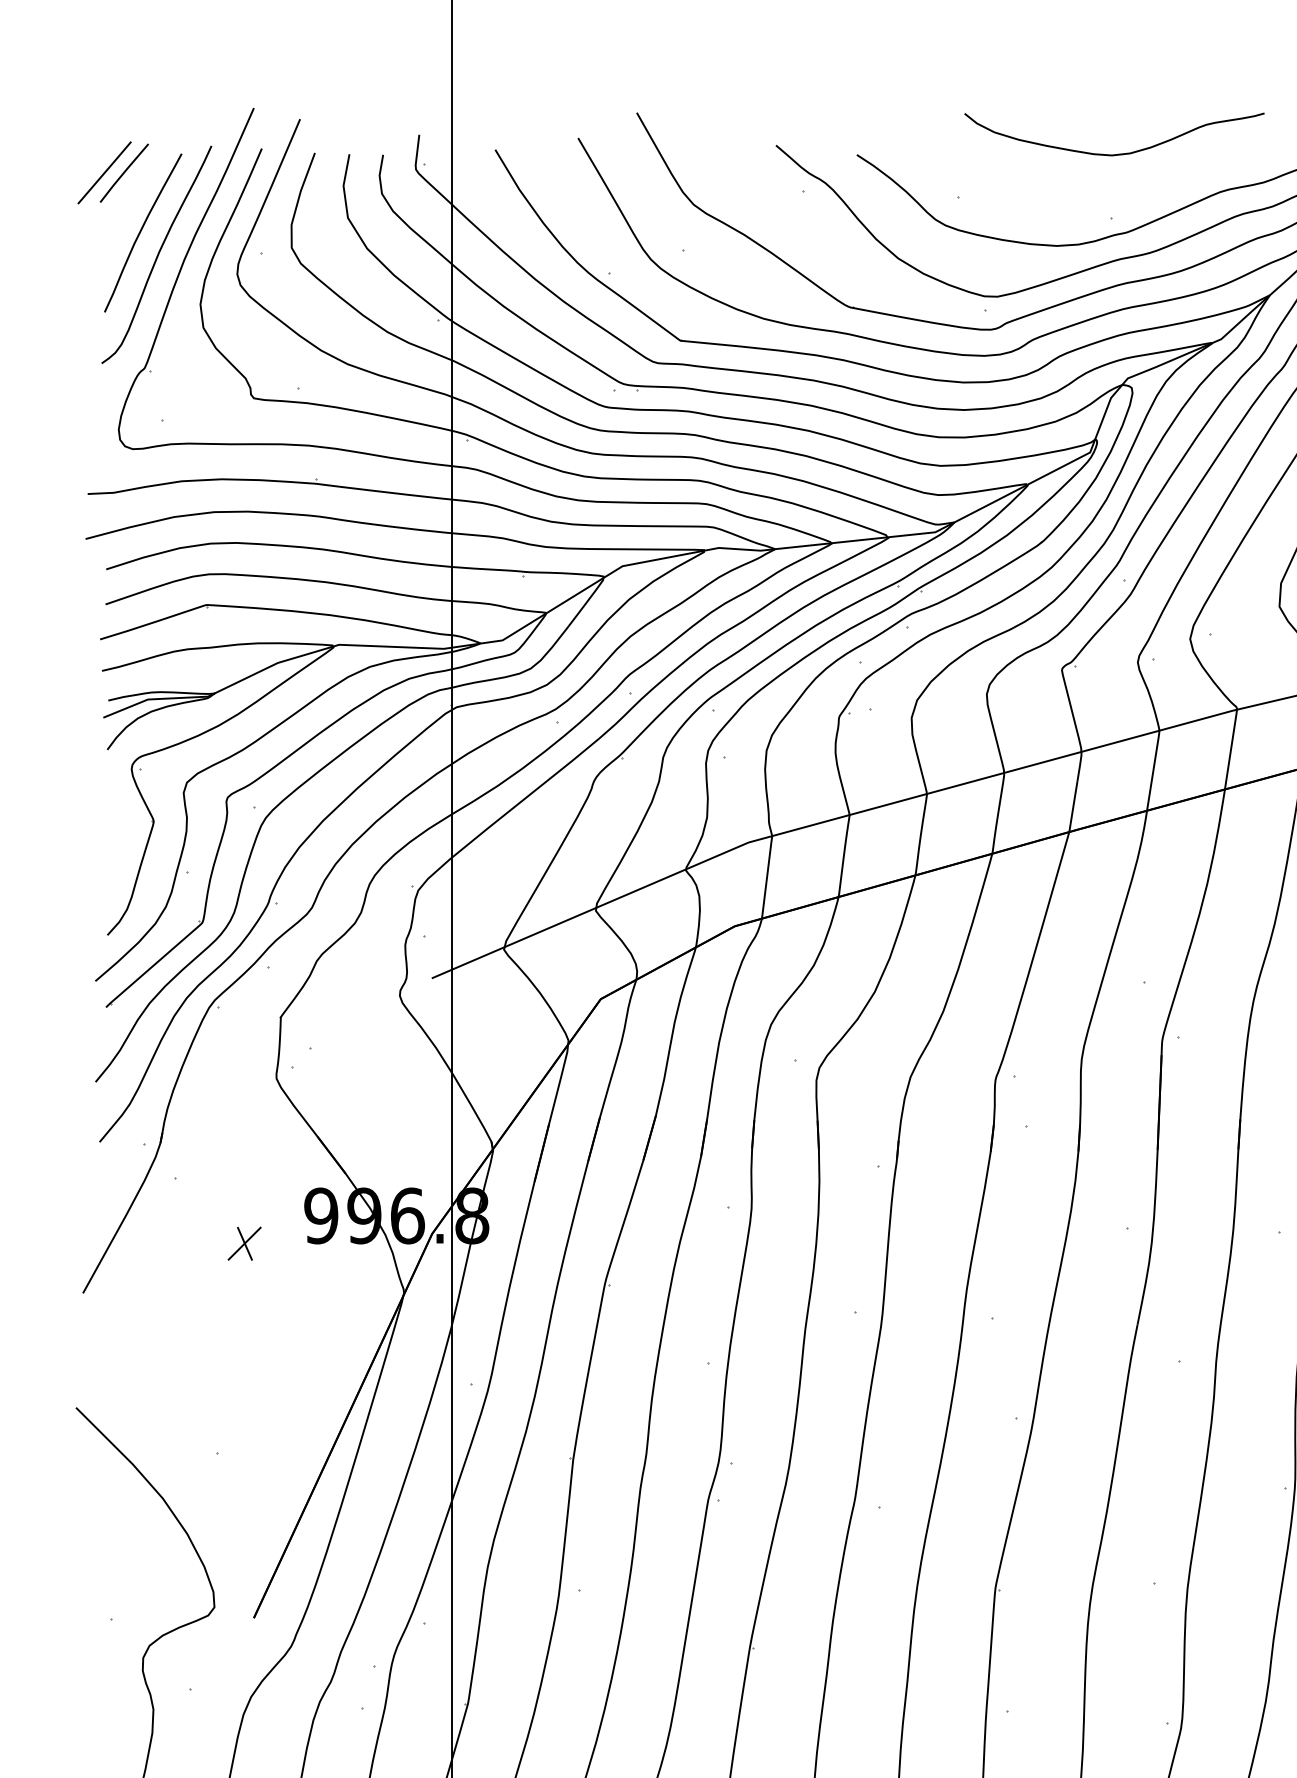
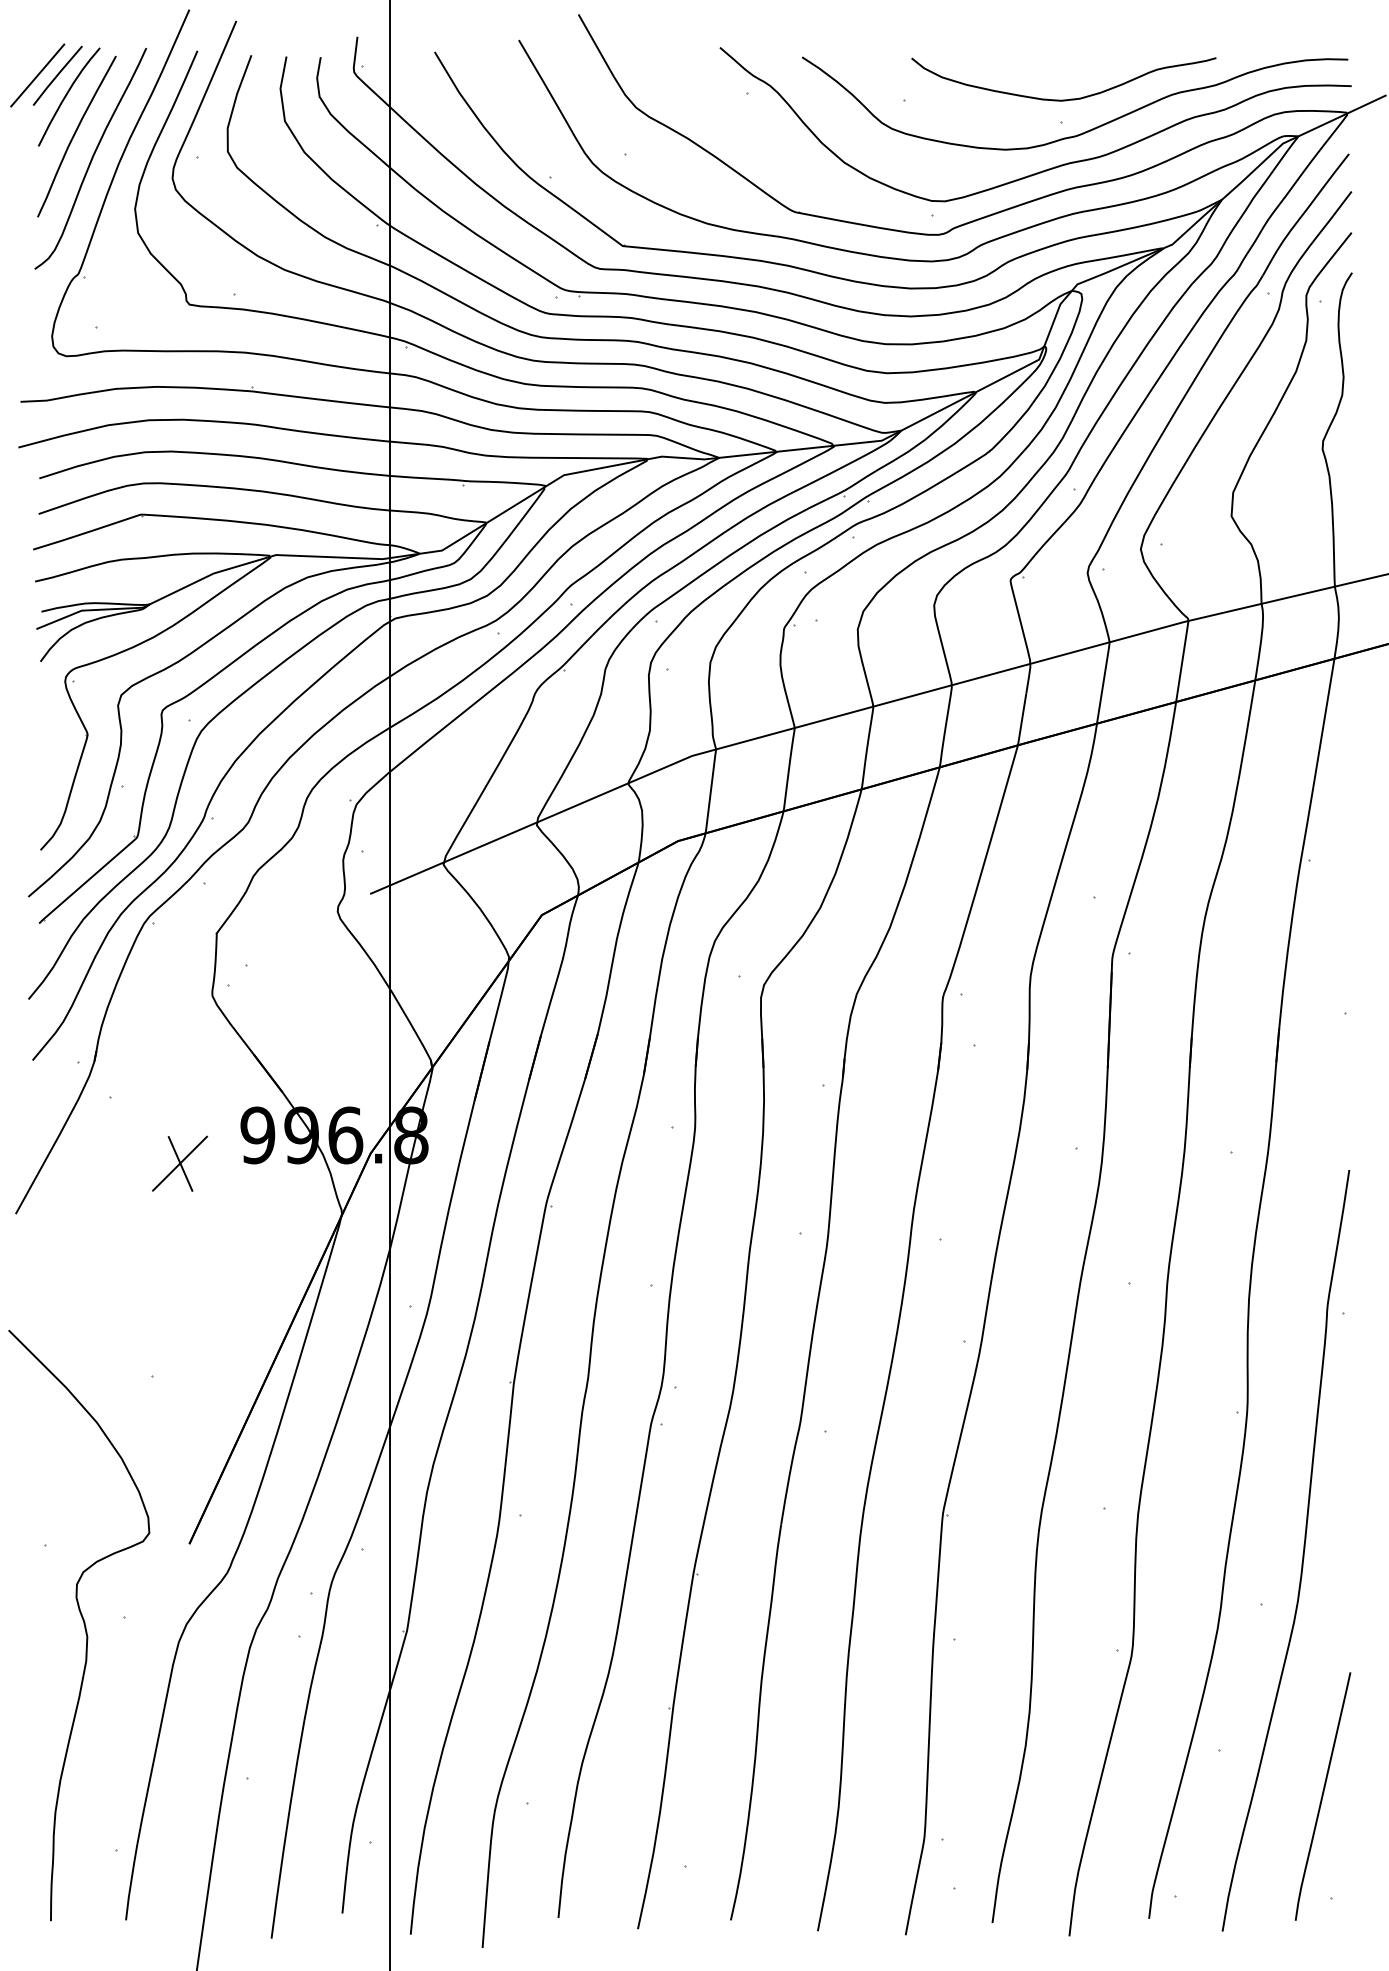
curve: (1114, 154) -> (1063, 99), moved
curve: (133, 192) -> (67, 95), added
part: (244, 1243) -> (179, 1163), size x1.67

